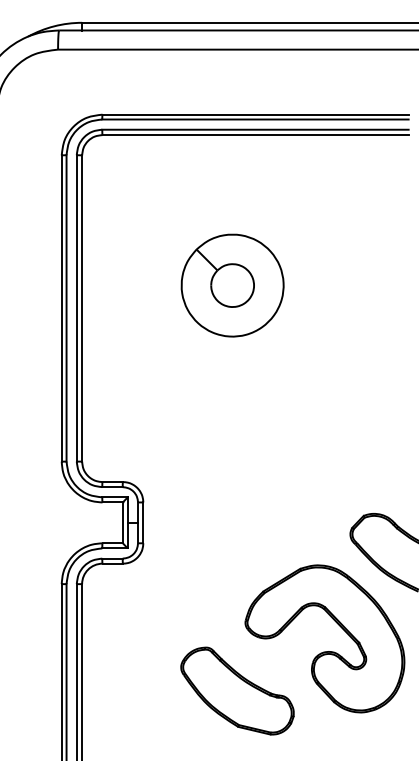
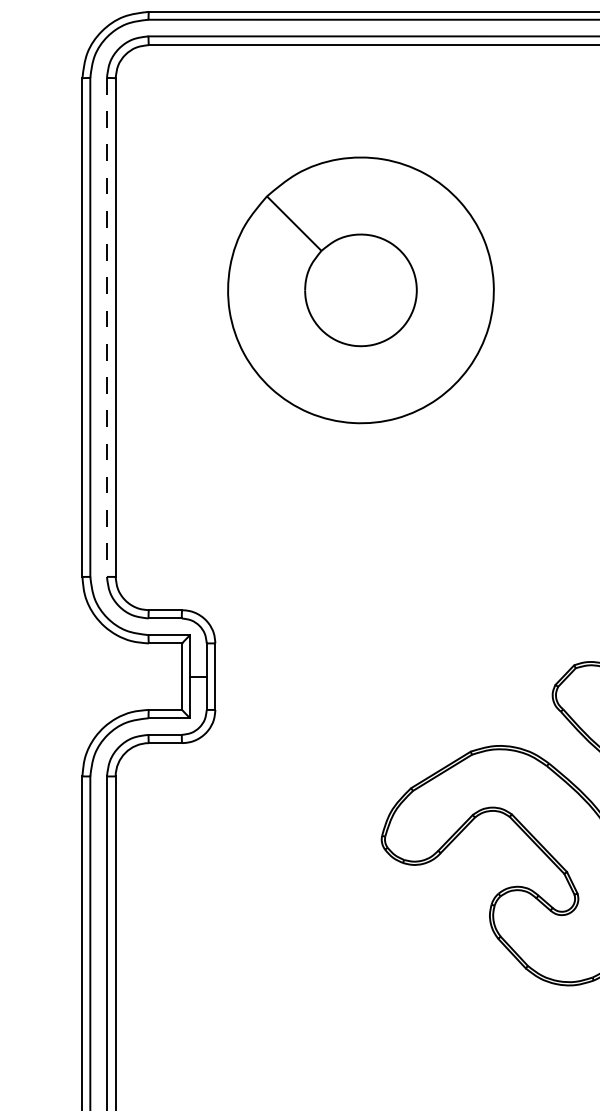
part: (232, 285) -> (360, 290), size x1.6
line: (76, 308) -> (106, 327), solid -> dashed
part: (237, 690) -> (368, 949), removed

